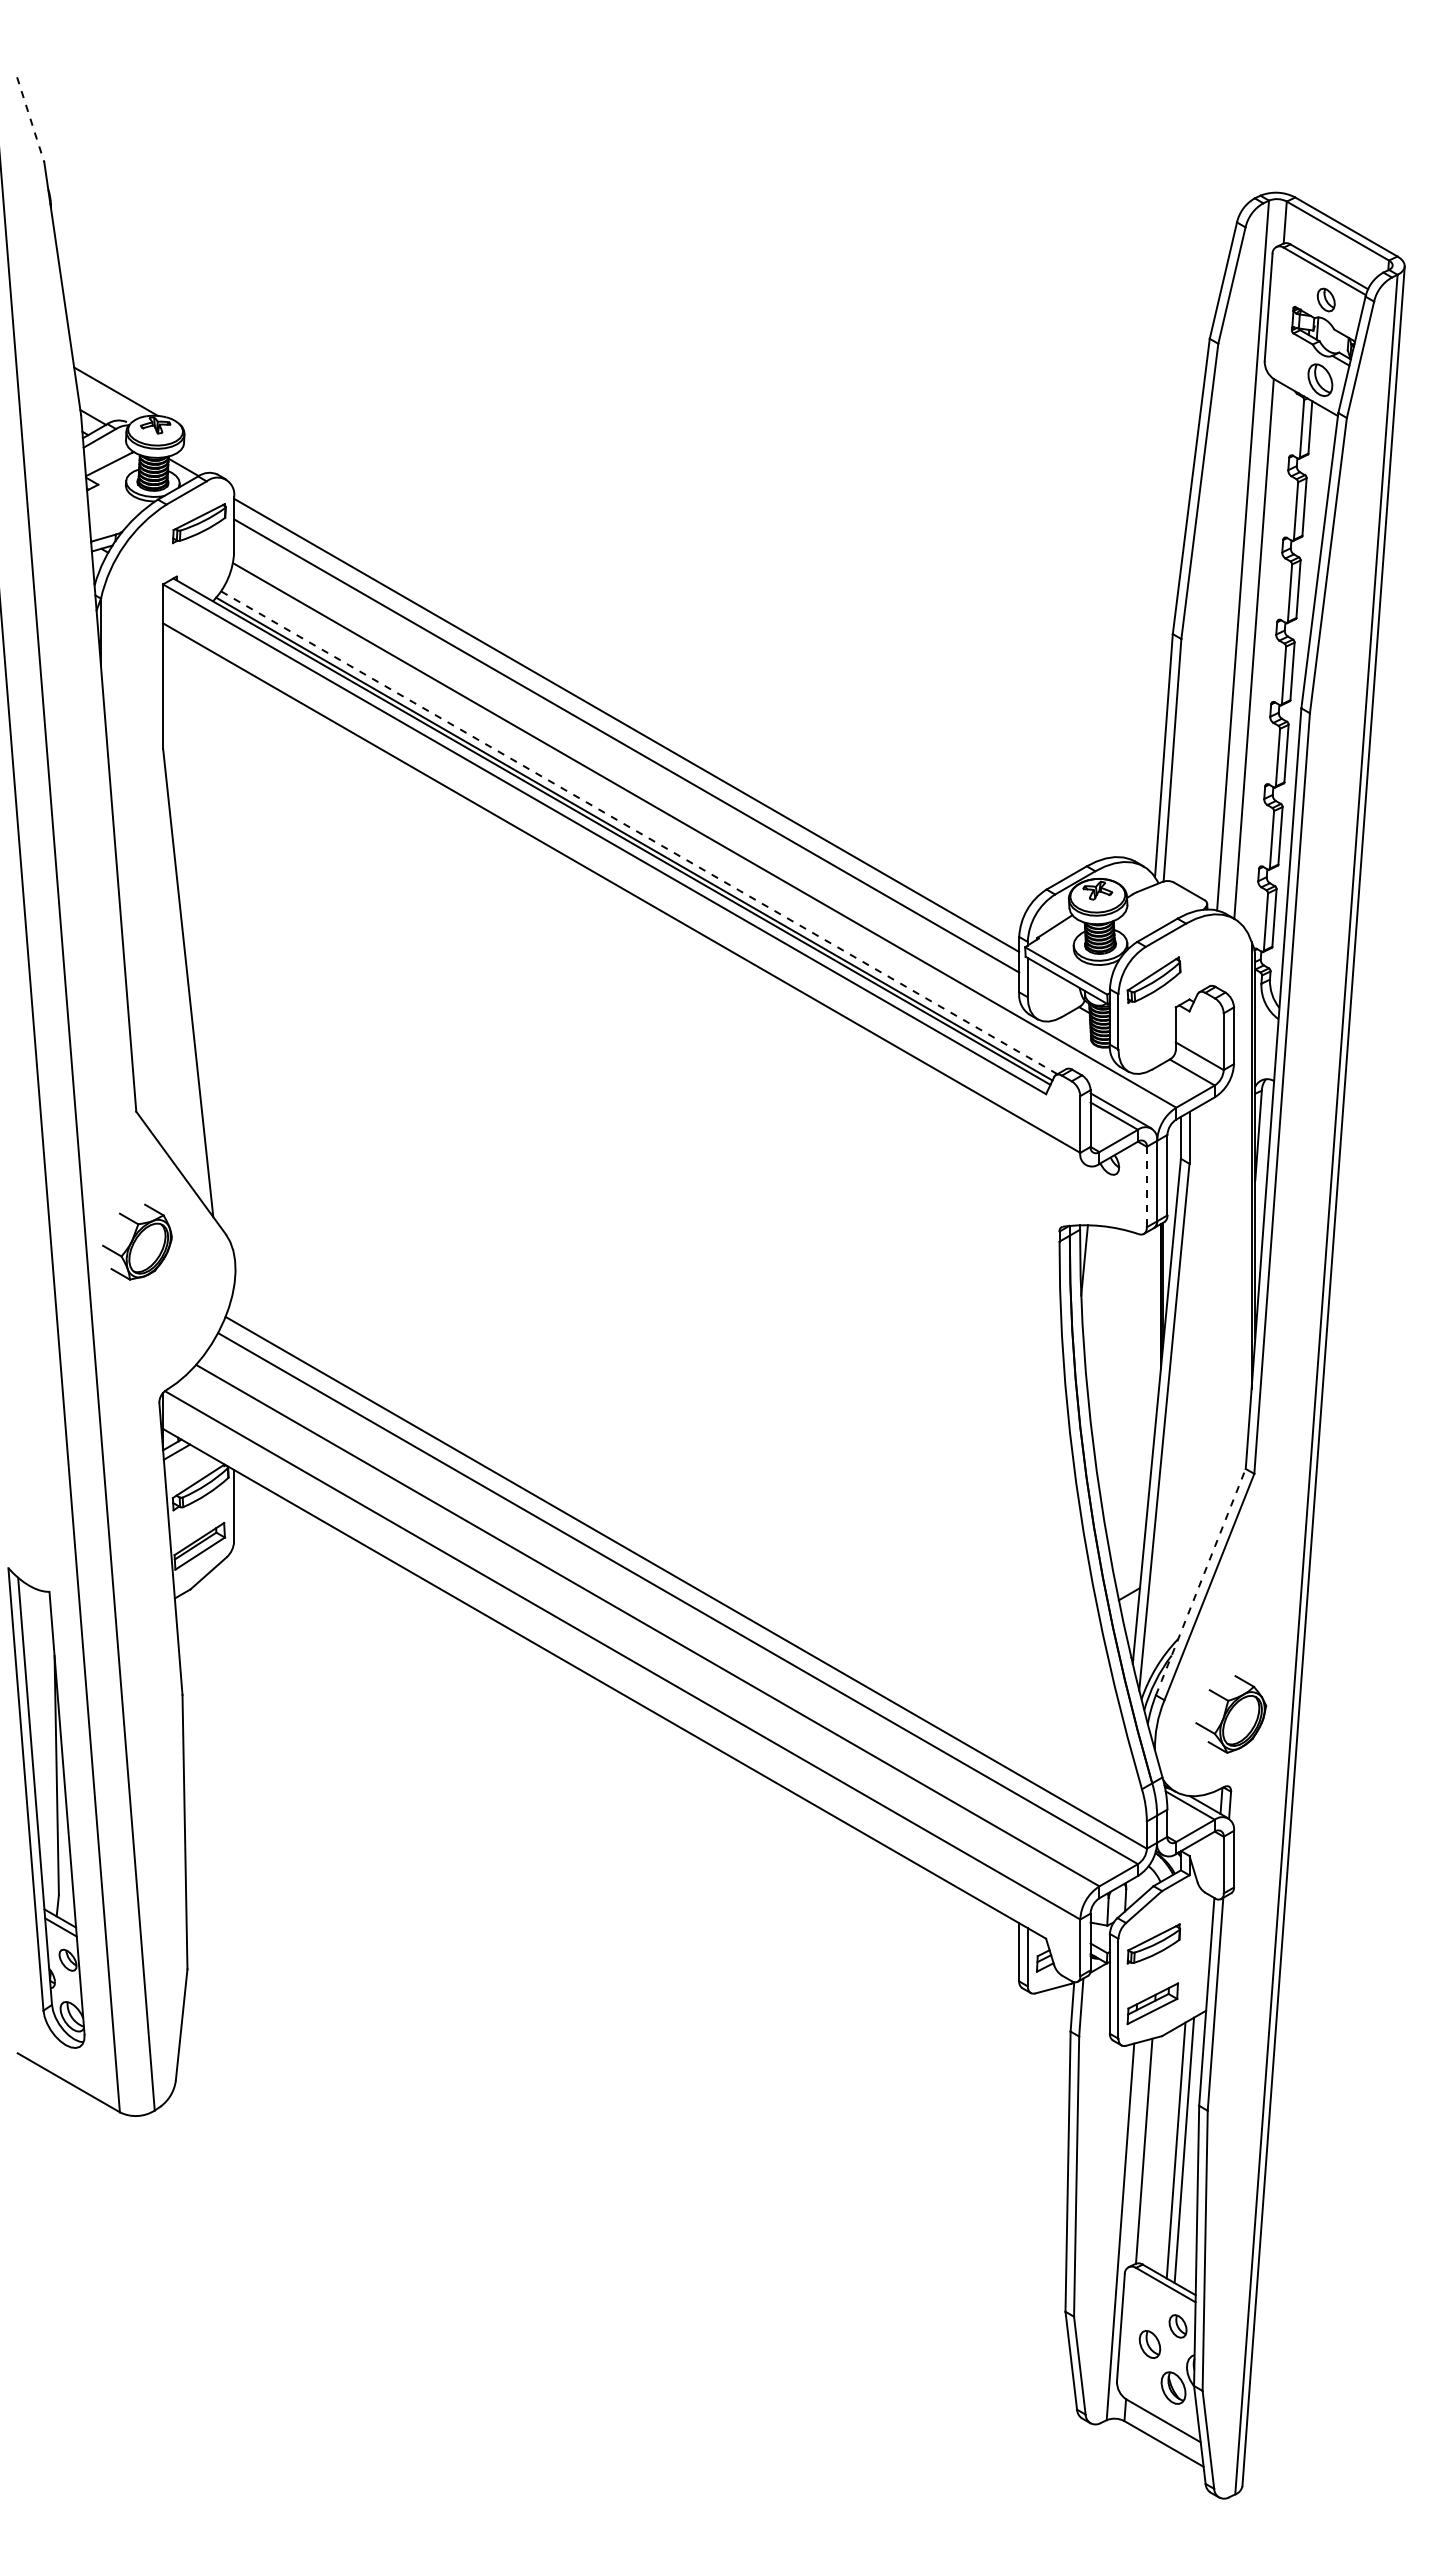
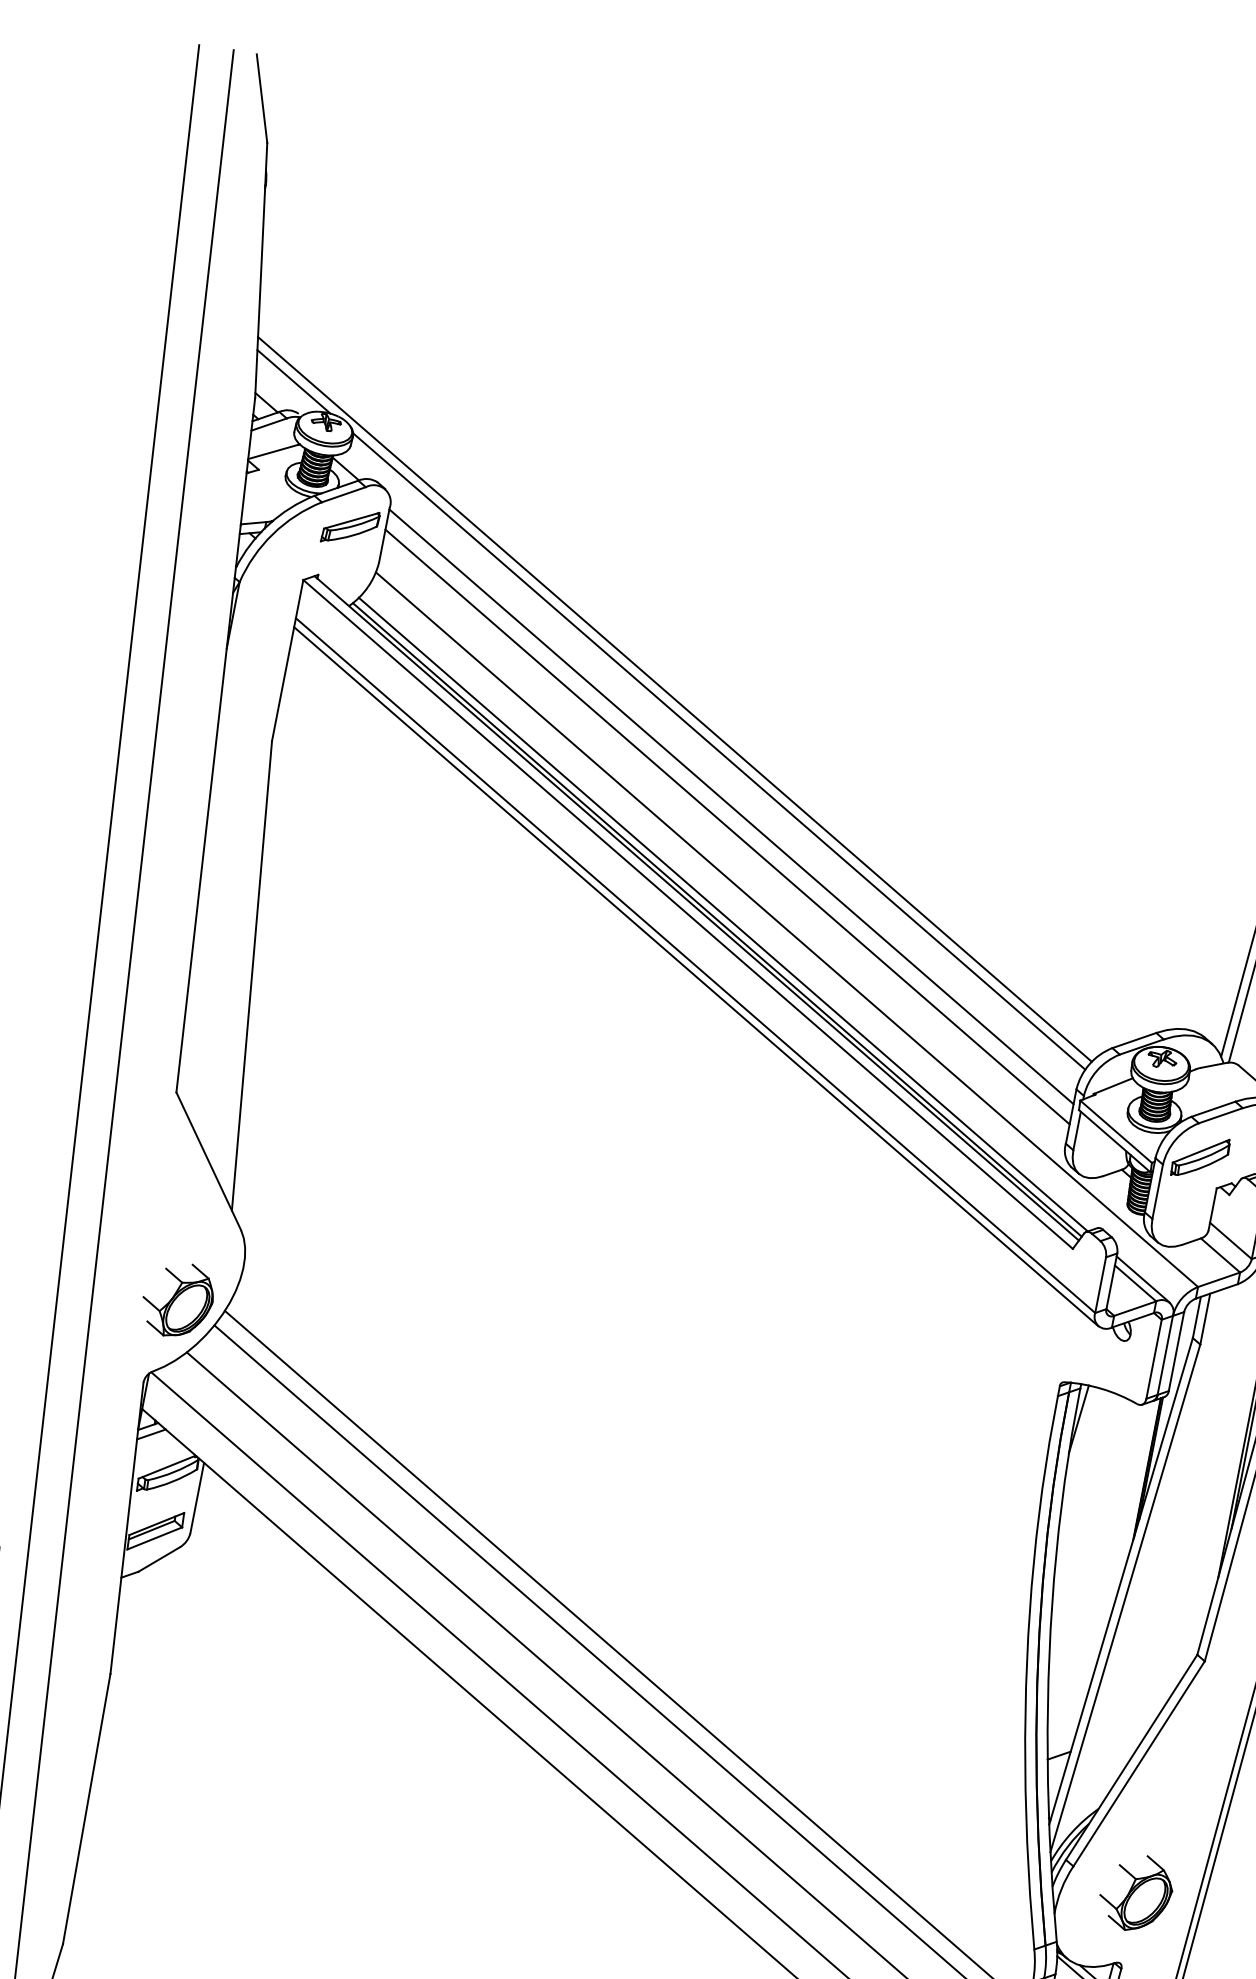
line: (30, 119) -> (261, 98), dashed -> solid
line: (550, 630) -> (674, 699), added
line: (603, 672) -> (718, 750), added
line: (639, 832) -> (723, 914), dashed -> solid
line: (624, 898) -> (696, 976), added
line: (1146, 1187) -> (1153, 1359), dashed -> solid
part: (137, 1241) -> (178, 1299), moved
line: (1200, 1582) -> (1131, 1757), dashed -> solid

